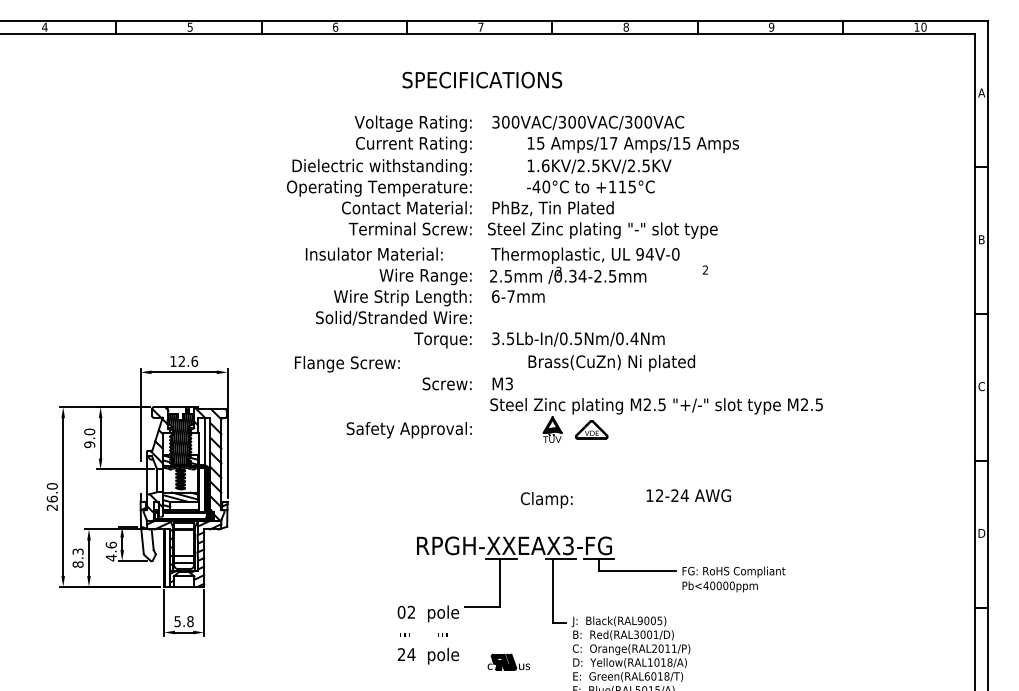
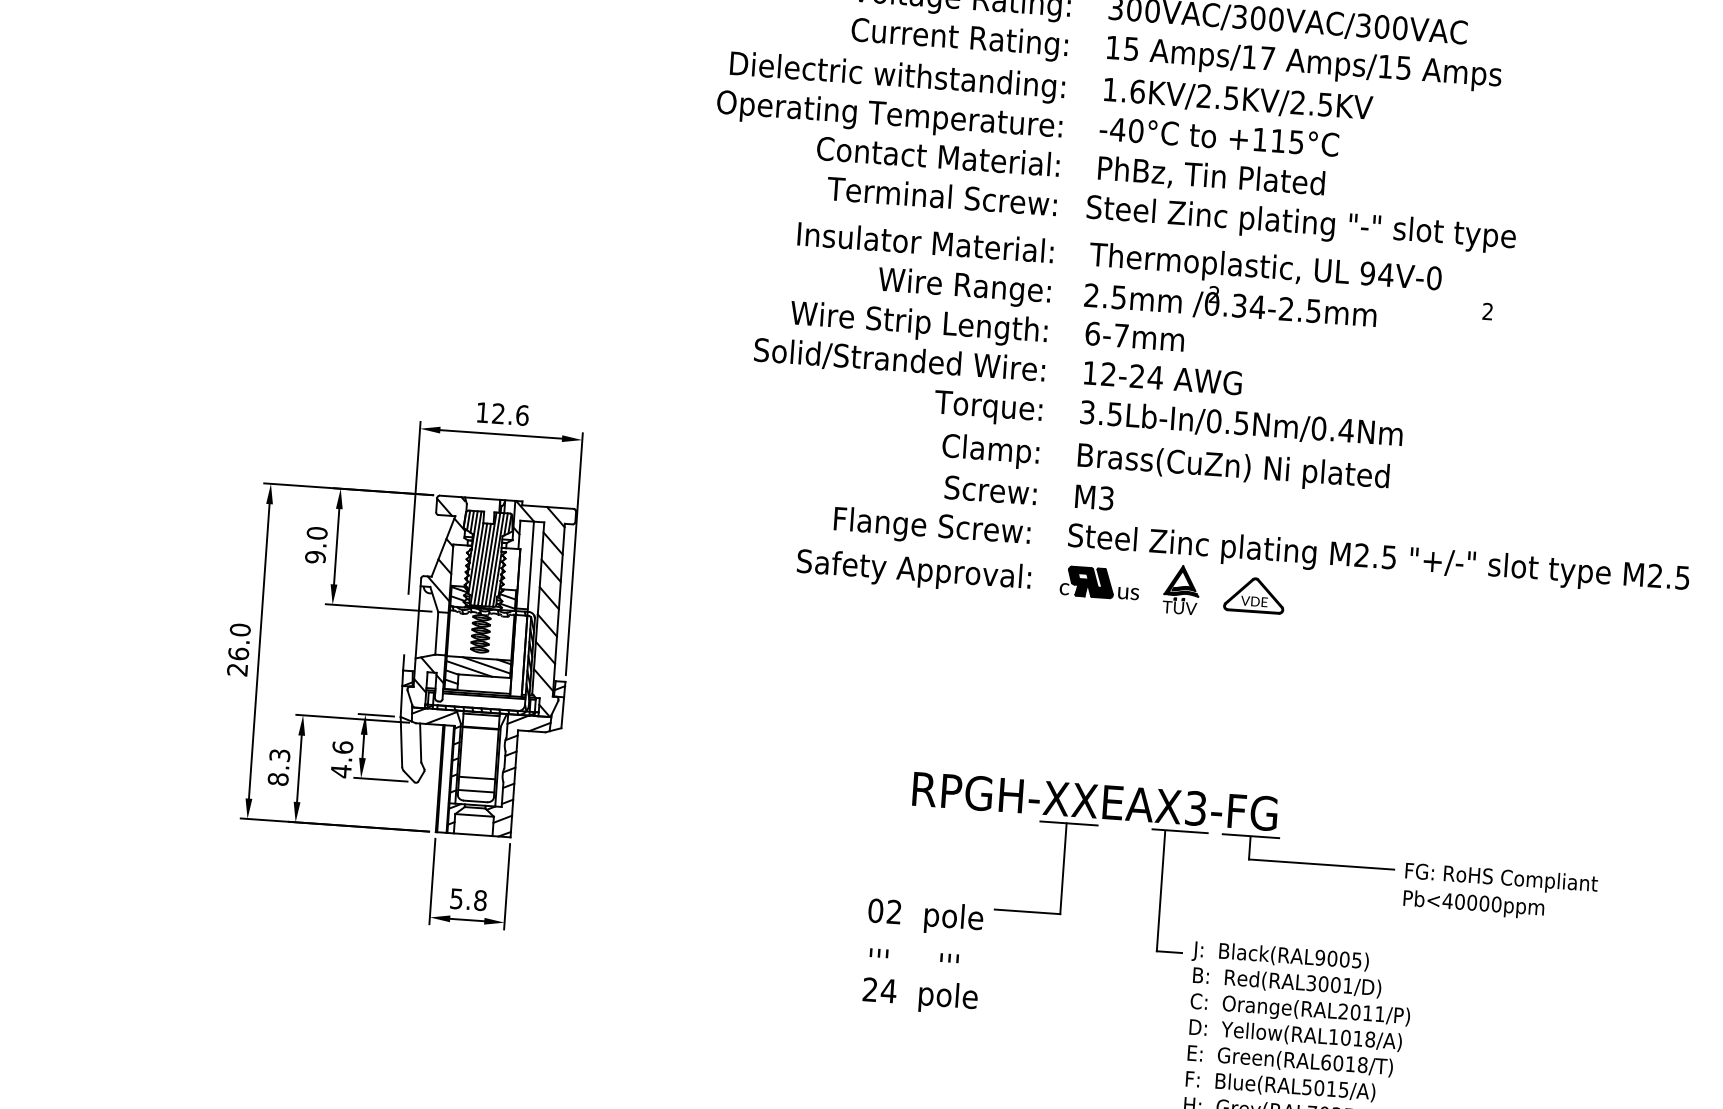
text: (632, 165) -> (1299, 102), moved
text: (373, 253) -> (924, 241), moved
text: (611, 363) -> (1232, 468), moved
text: (347, 364) -> (932, 528), moved
text: (688, 495) -> (1162, 377), moved
text: (546, 500) -> (990, 452), moved
part: (508, 661) -> (1099, 581), moved

